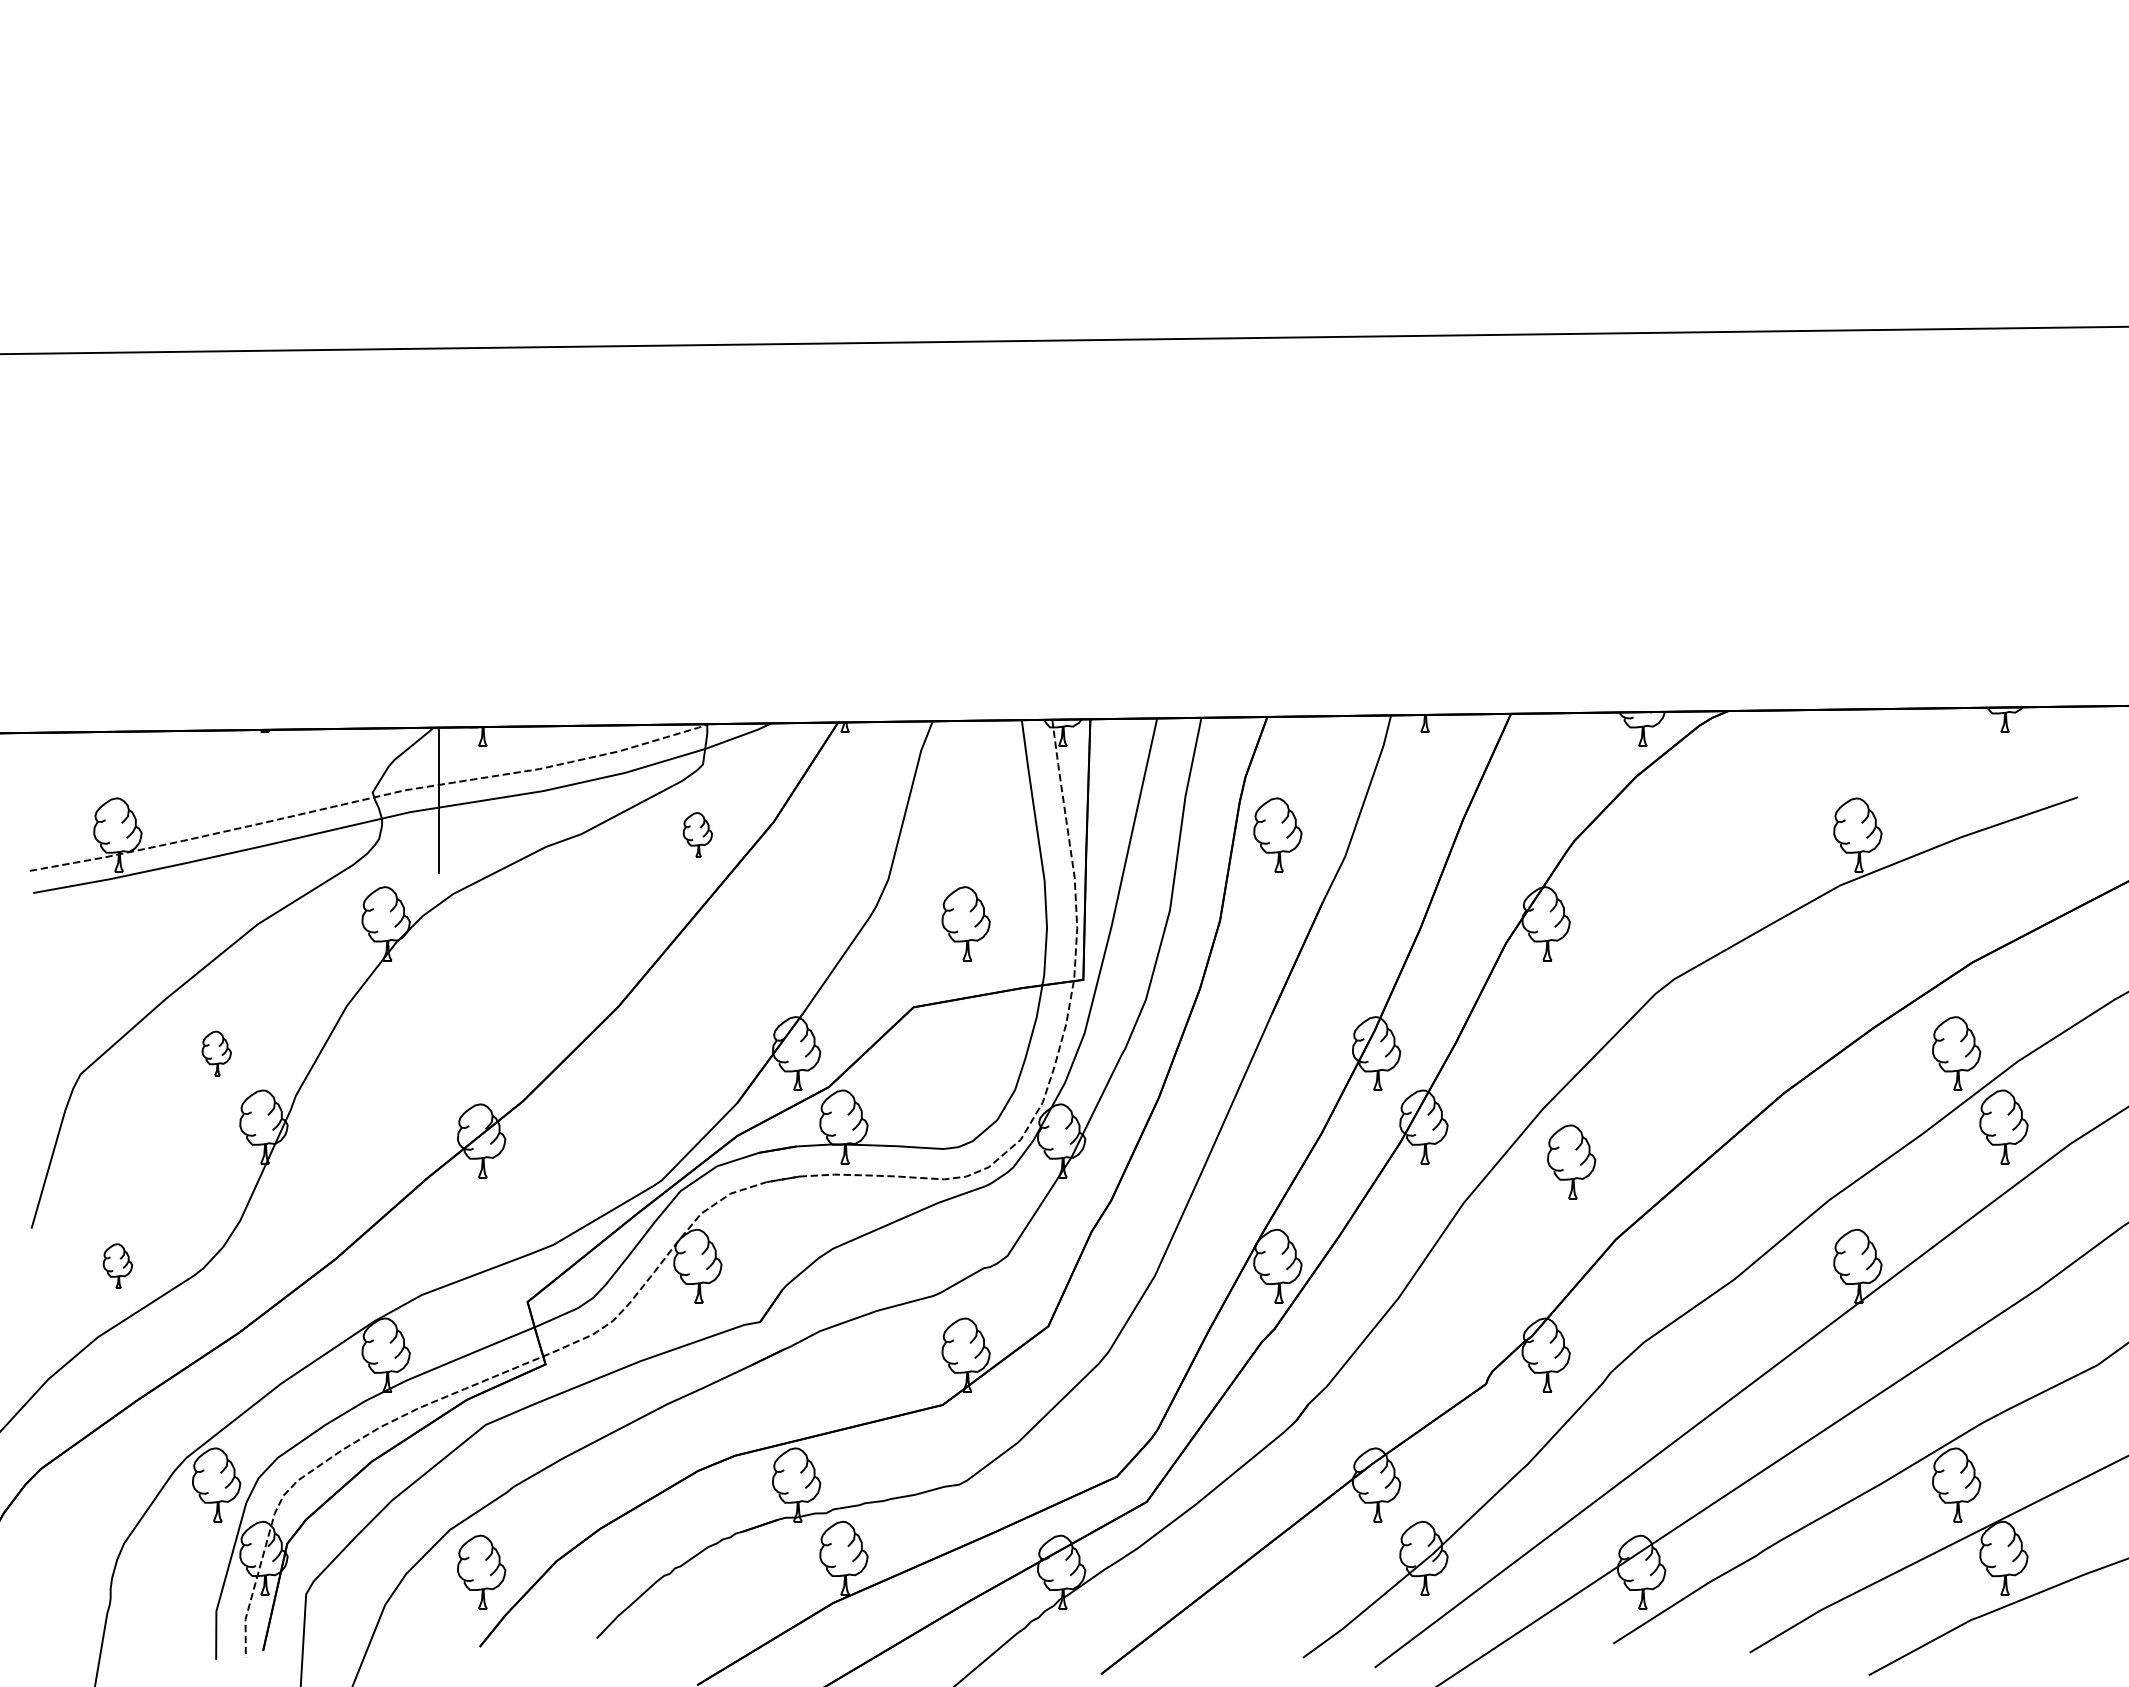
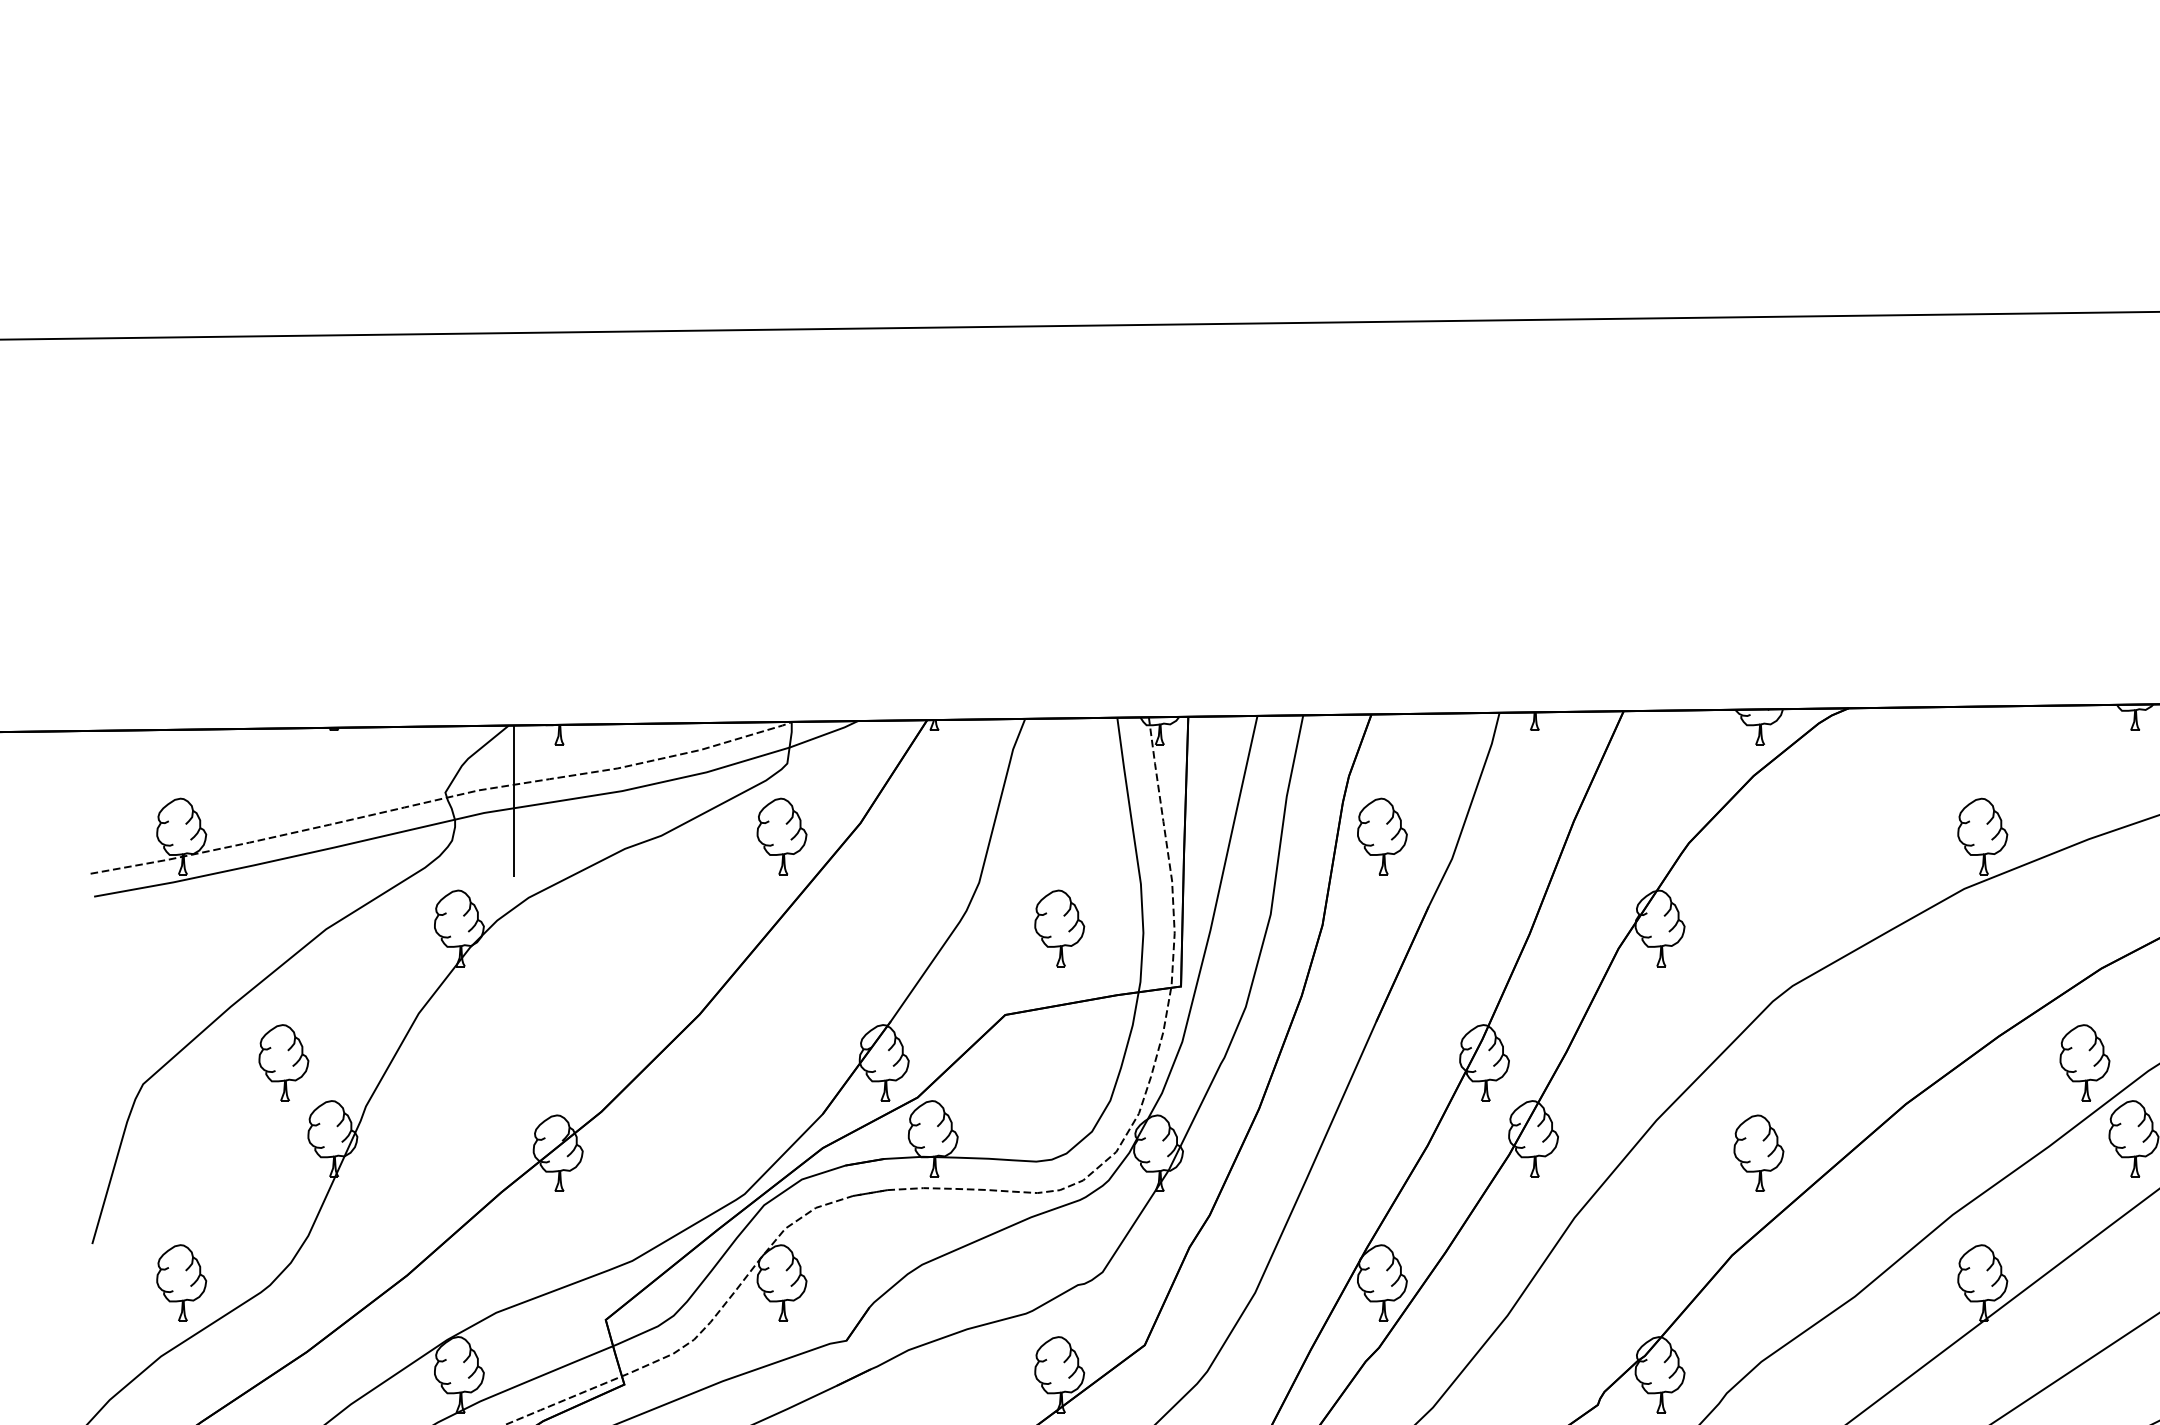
part: (697, 834) -> (781, 836), size x1.67
part: (216, 1053) -> (283, 1062), size x1.67
part: (1571, 1161) -> (1758, 1152), moved
part: (117, 1265) -> (181, 1282), size x1.67

